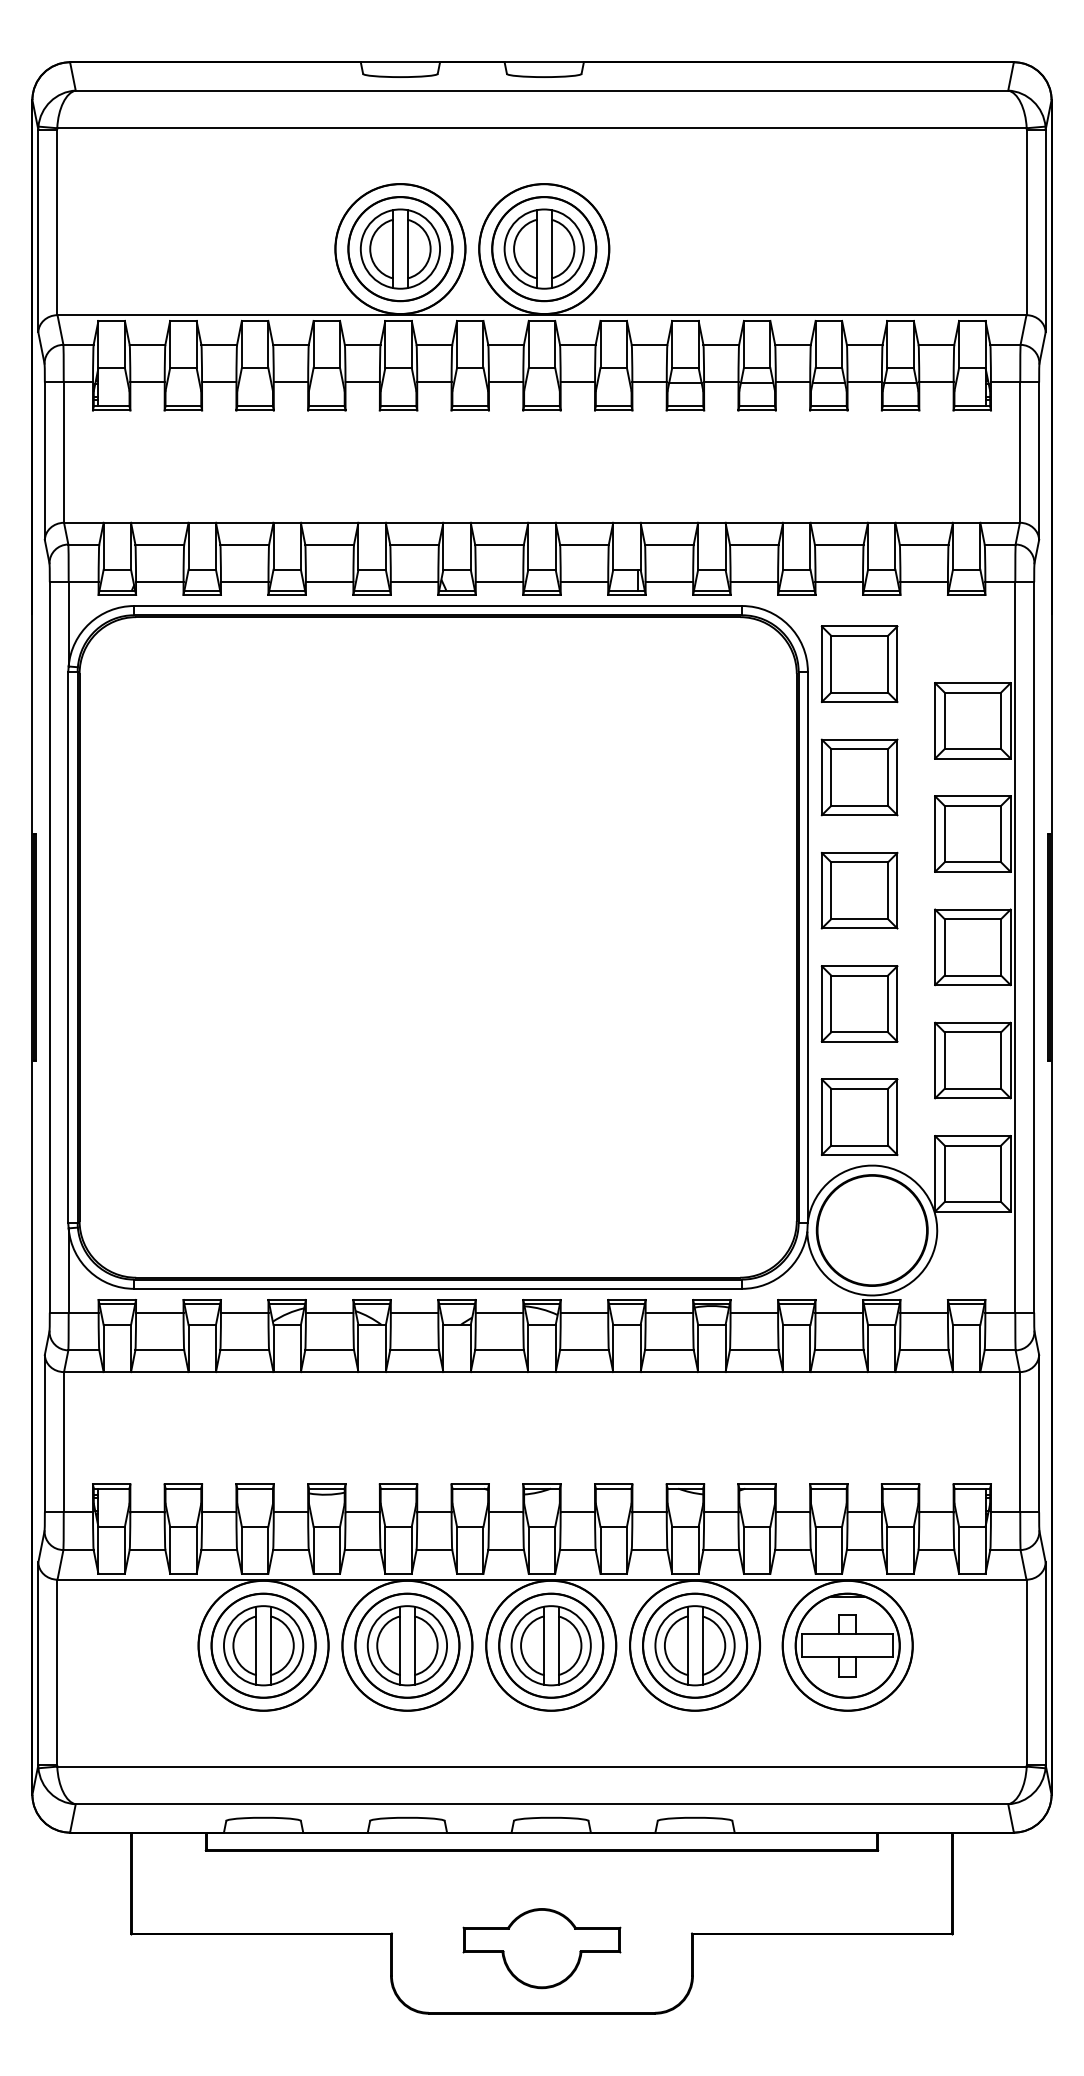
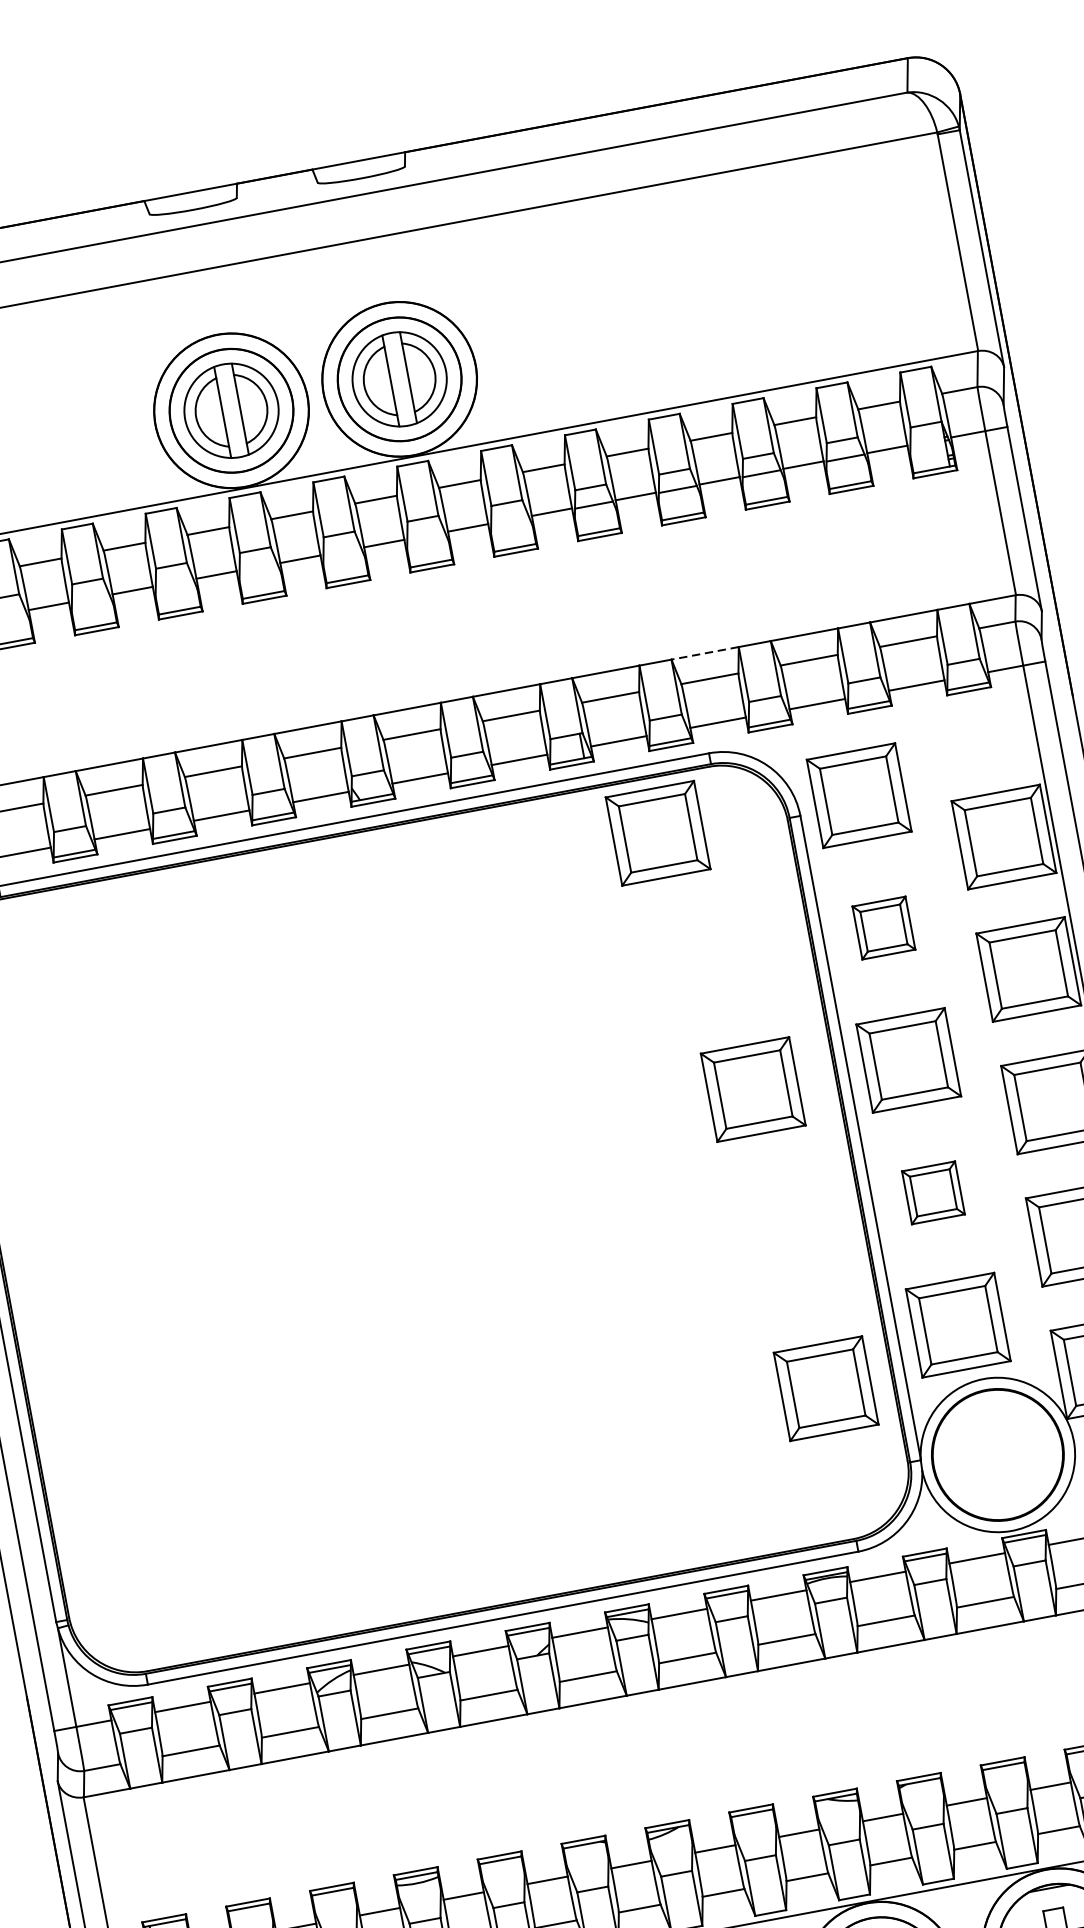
line: (754, 522) -> (705, 652), solid -> dashed
part: (687, 664) -> (658, 833), added
part: (859, 777) -> (883, 928), size x0.6
part: (726, 890) -> (753, 1089), added
part: (859, 1003) -> (933, 1192), size x0.6
part: (740, 1148) -> (825, 1387), added

